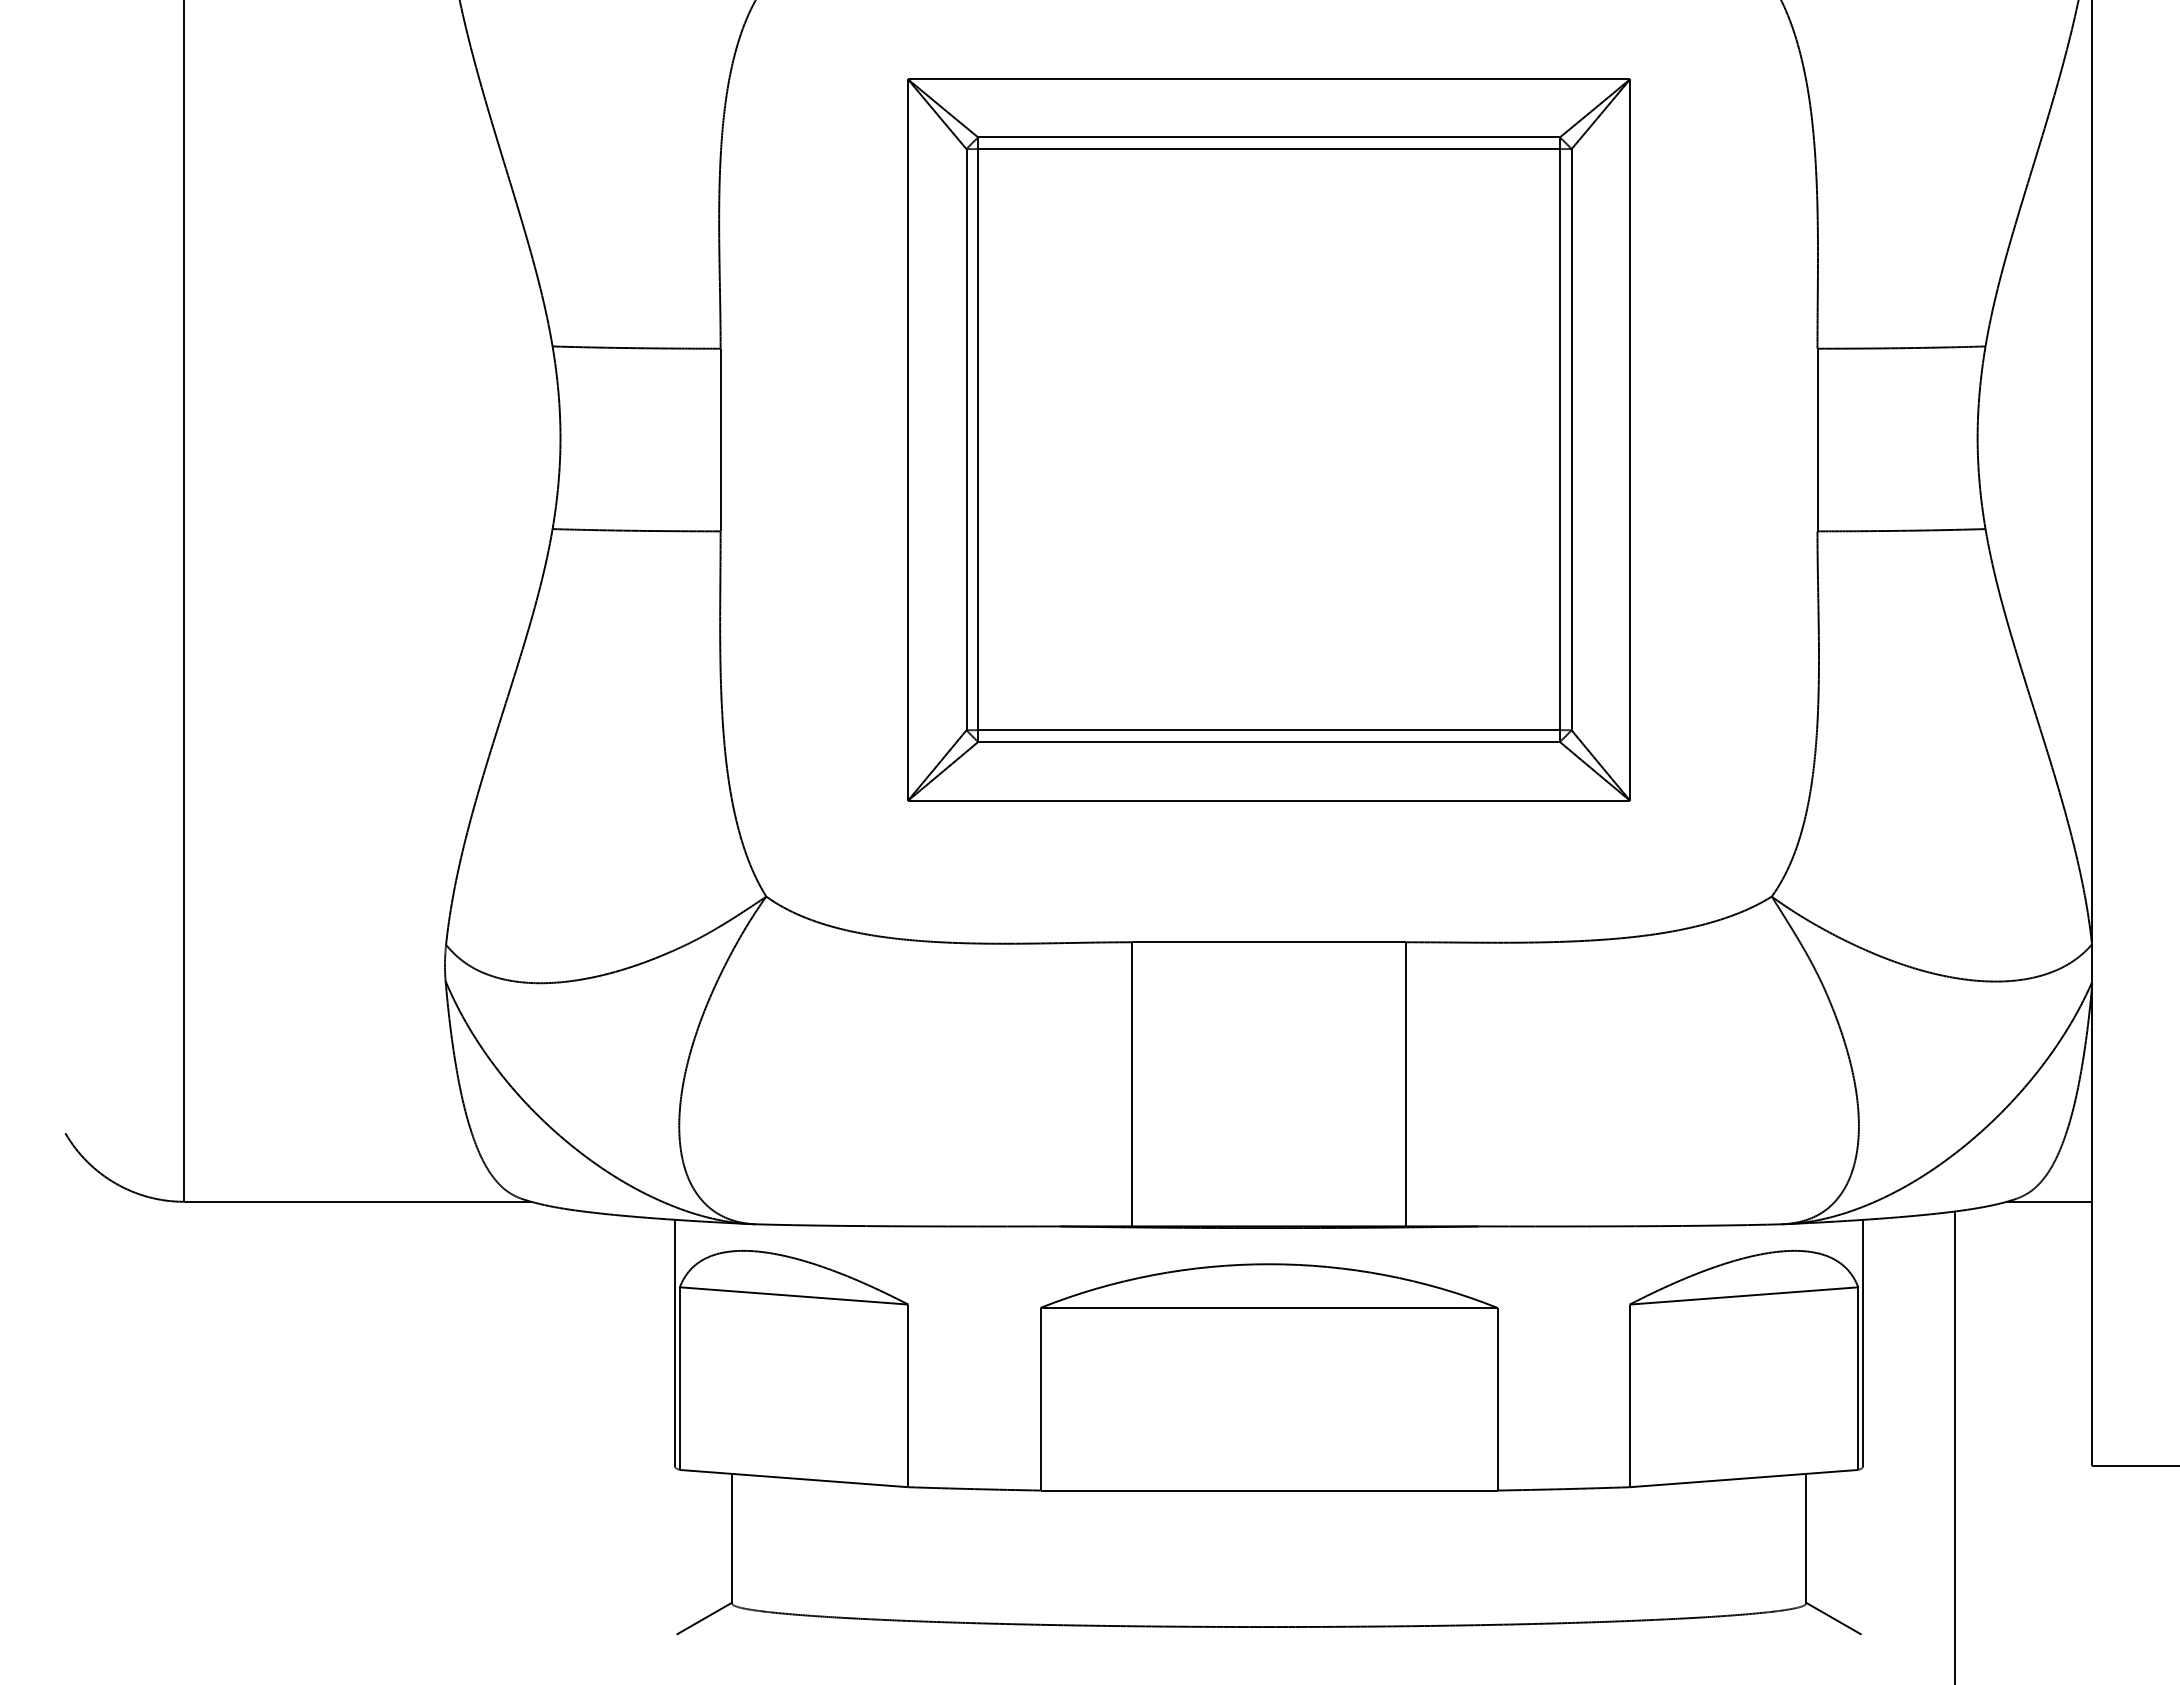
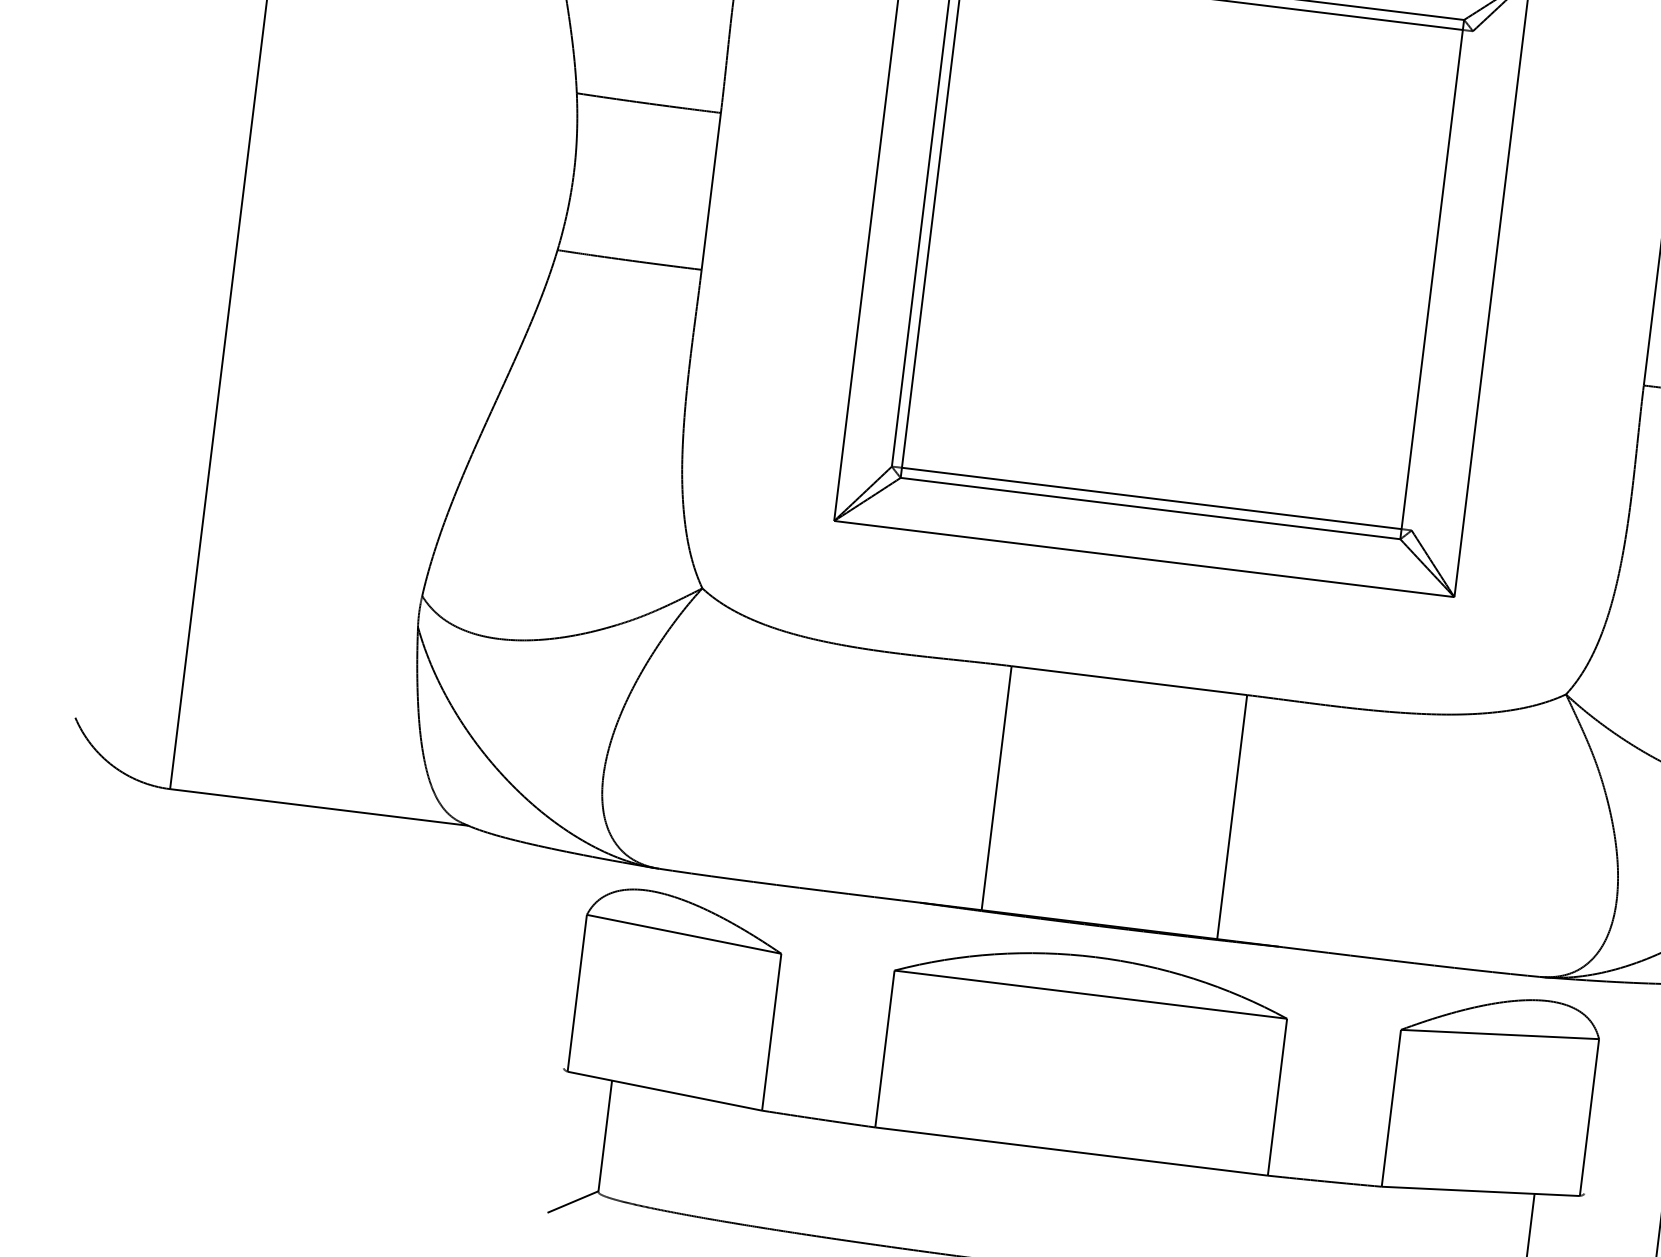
line: (1571, 439) -> (1442, 280), removed
line: (674, 1342) -> (576, 961), removed
line: (1863, 1342) -> (1597, 1087), removed

